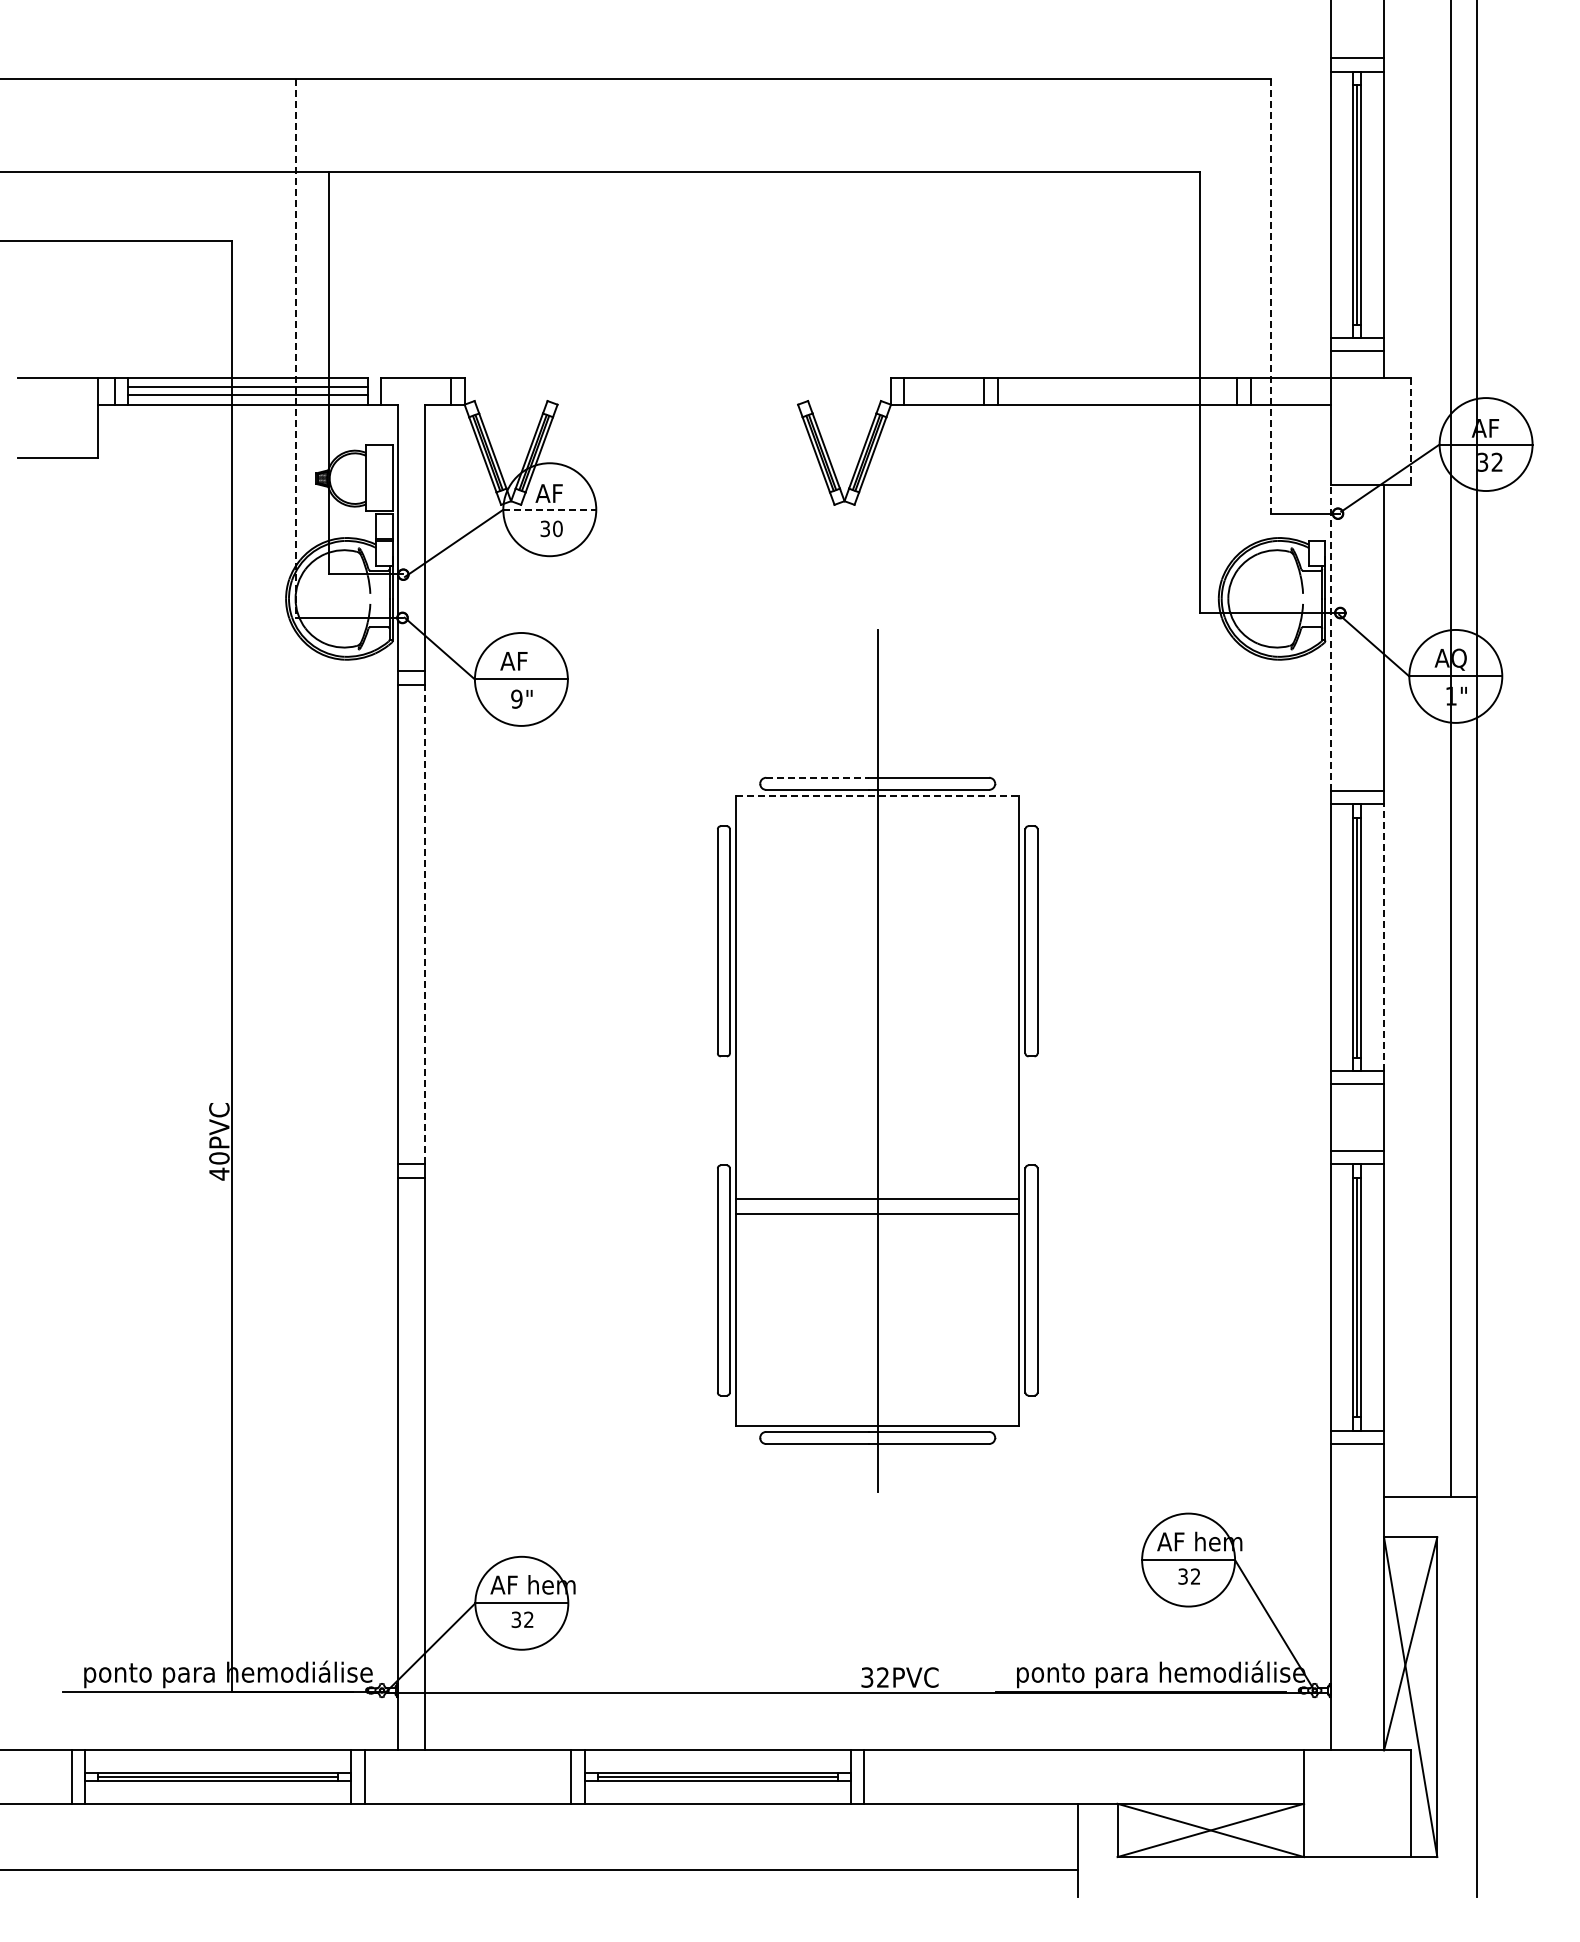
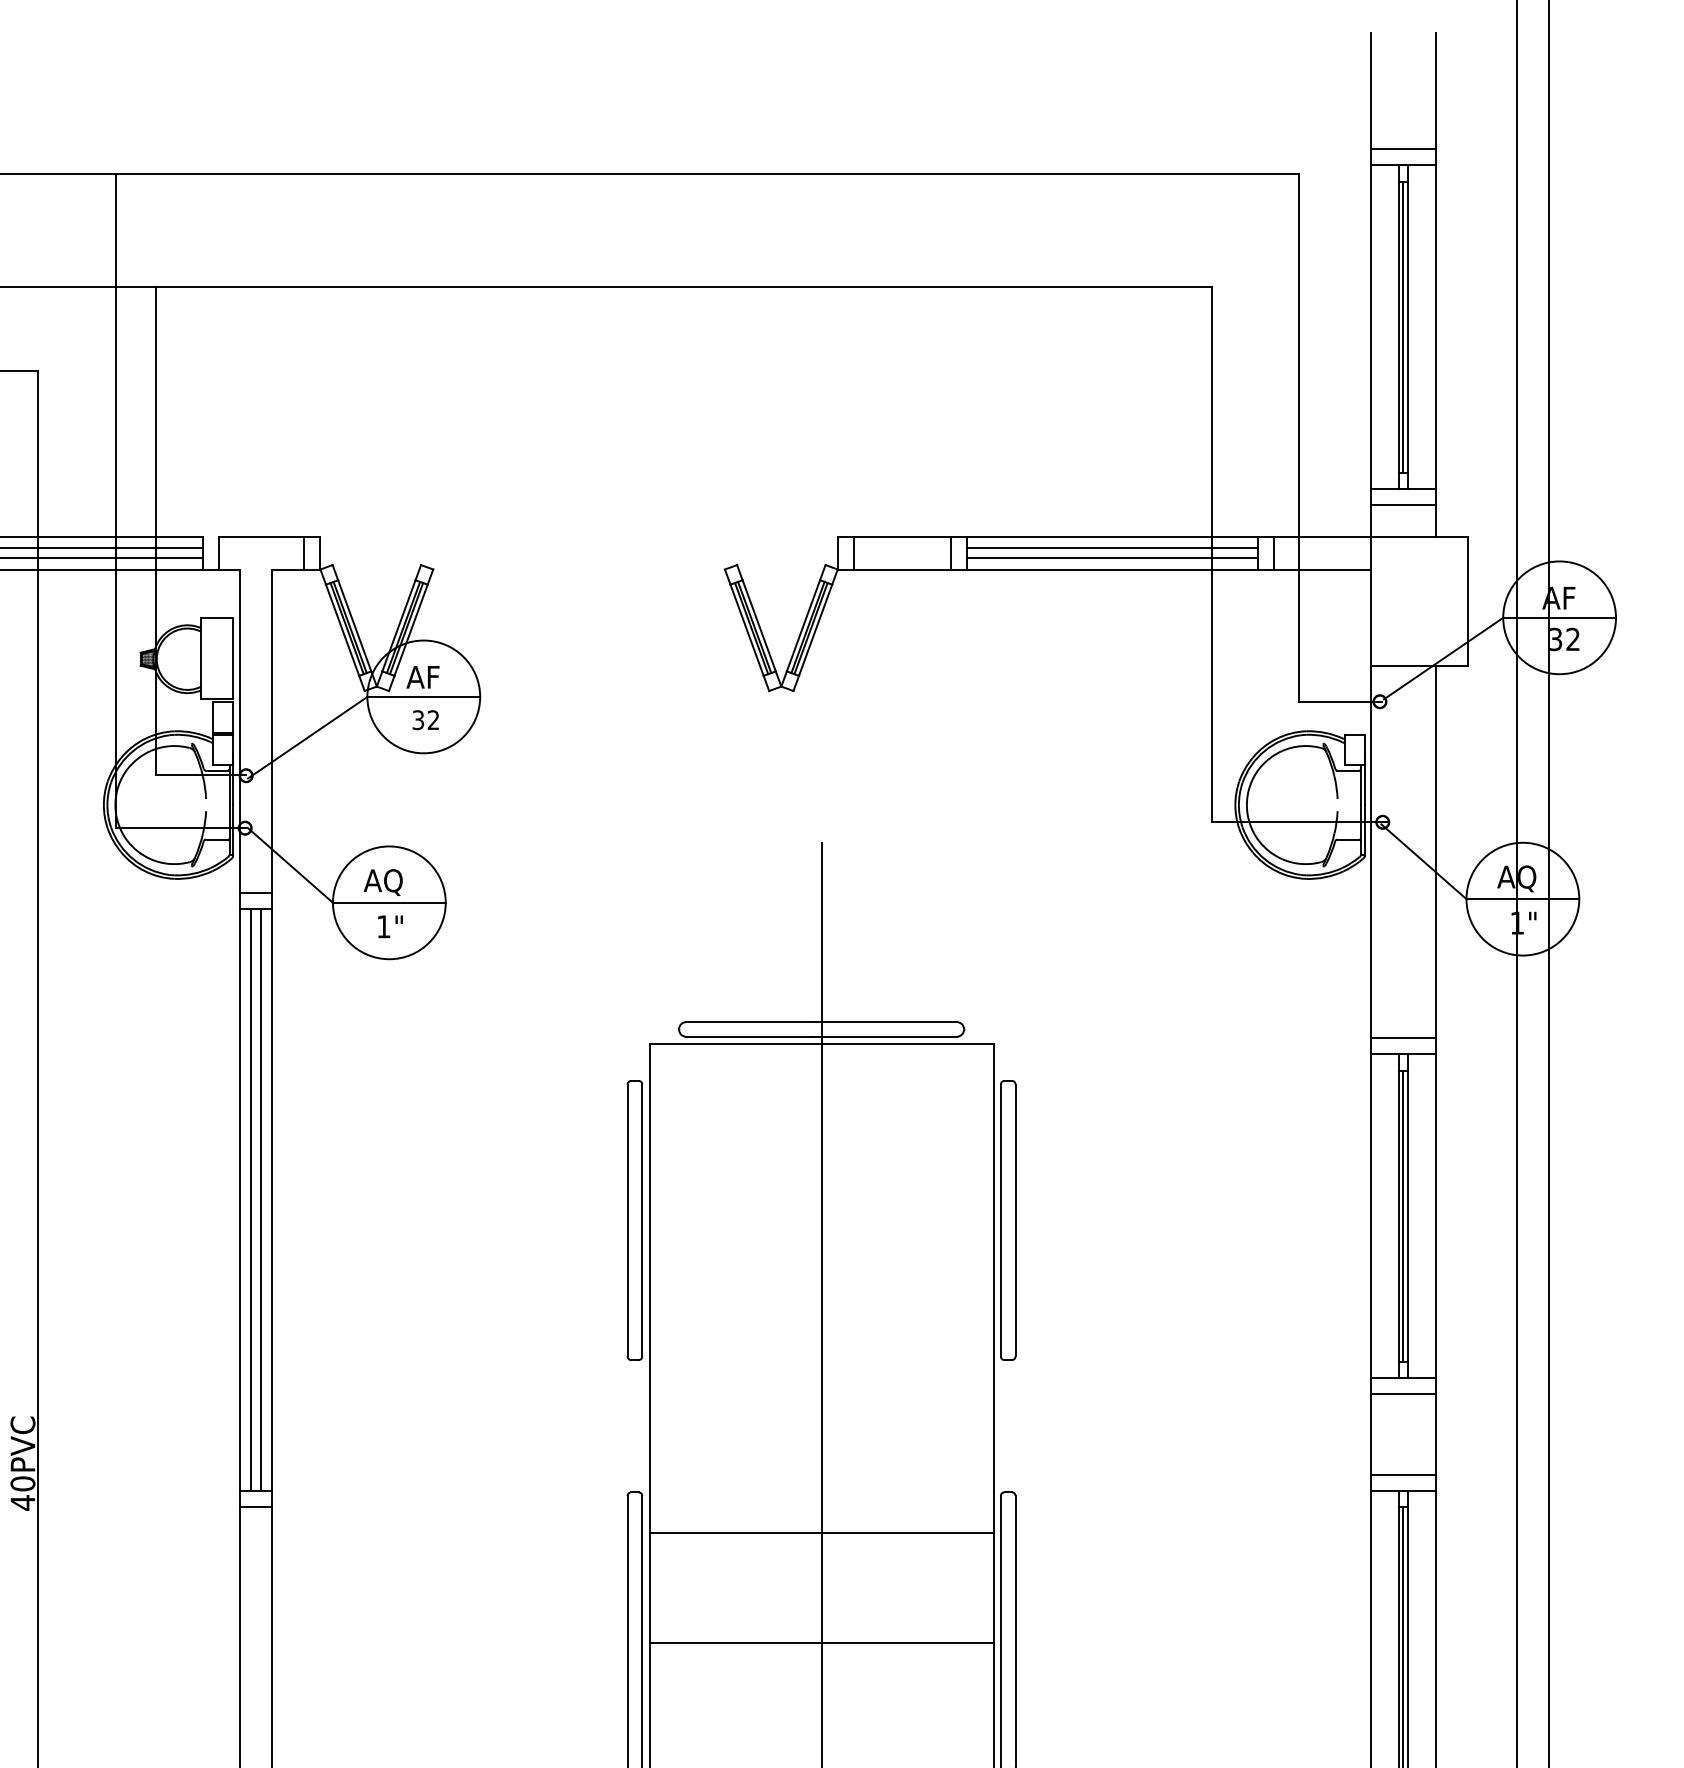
line: (1271, 296) -> (1299, 438), dashed -> solid
line: (295, 348) -> (115, 501), dashed -> solid
line: (1117, 387) -> (1112, 548), added
line: (1117, 395) -> (1112, 558), added
line: (1410, 431) -> (1467, 602), dashed -> solid
line: (550, 509) -> (424, 696), dashed -> solid
text: (557, 528) -> (433, 719), 30 -> 32
line: (1330, 637) -> (1370, 851), dashed -> solid
text: (524, 662) -> (393, 882), AF -> AQ
text: (516, 698) -> (383, 925), 9" -> 1"
line: (818, 777) -> (749, 1021), dashed -> solid
line: (877, 795) -> (821, 1043), dashed -> solid
line: (407, 924) -> (251, 1200), added
line: (415, 924) -> (260, 1200), added
line: (424, 924) -> (271, 1200), dashed -> solid
line: (1384, 937) -> (1436, 1215), dashed -> solid
line: (877, 1214) -> (821, 1644), moved

